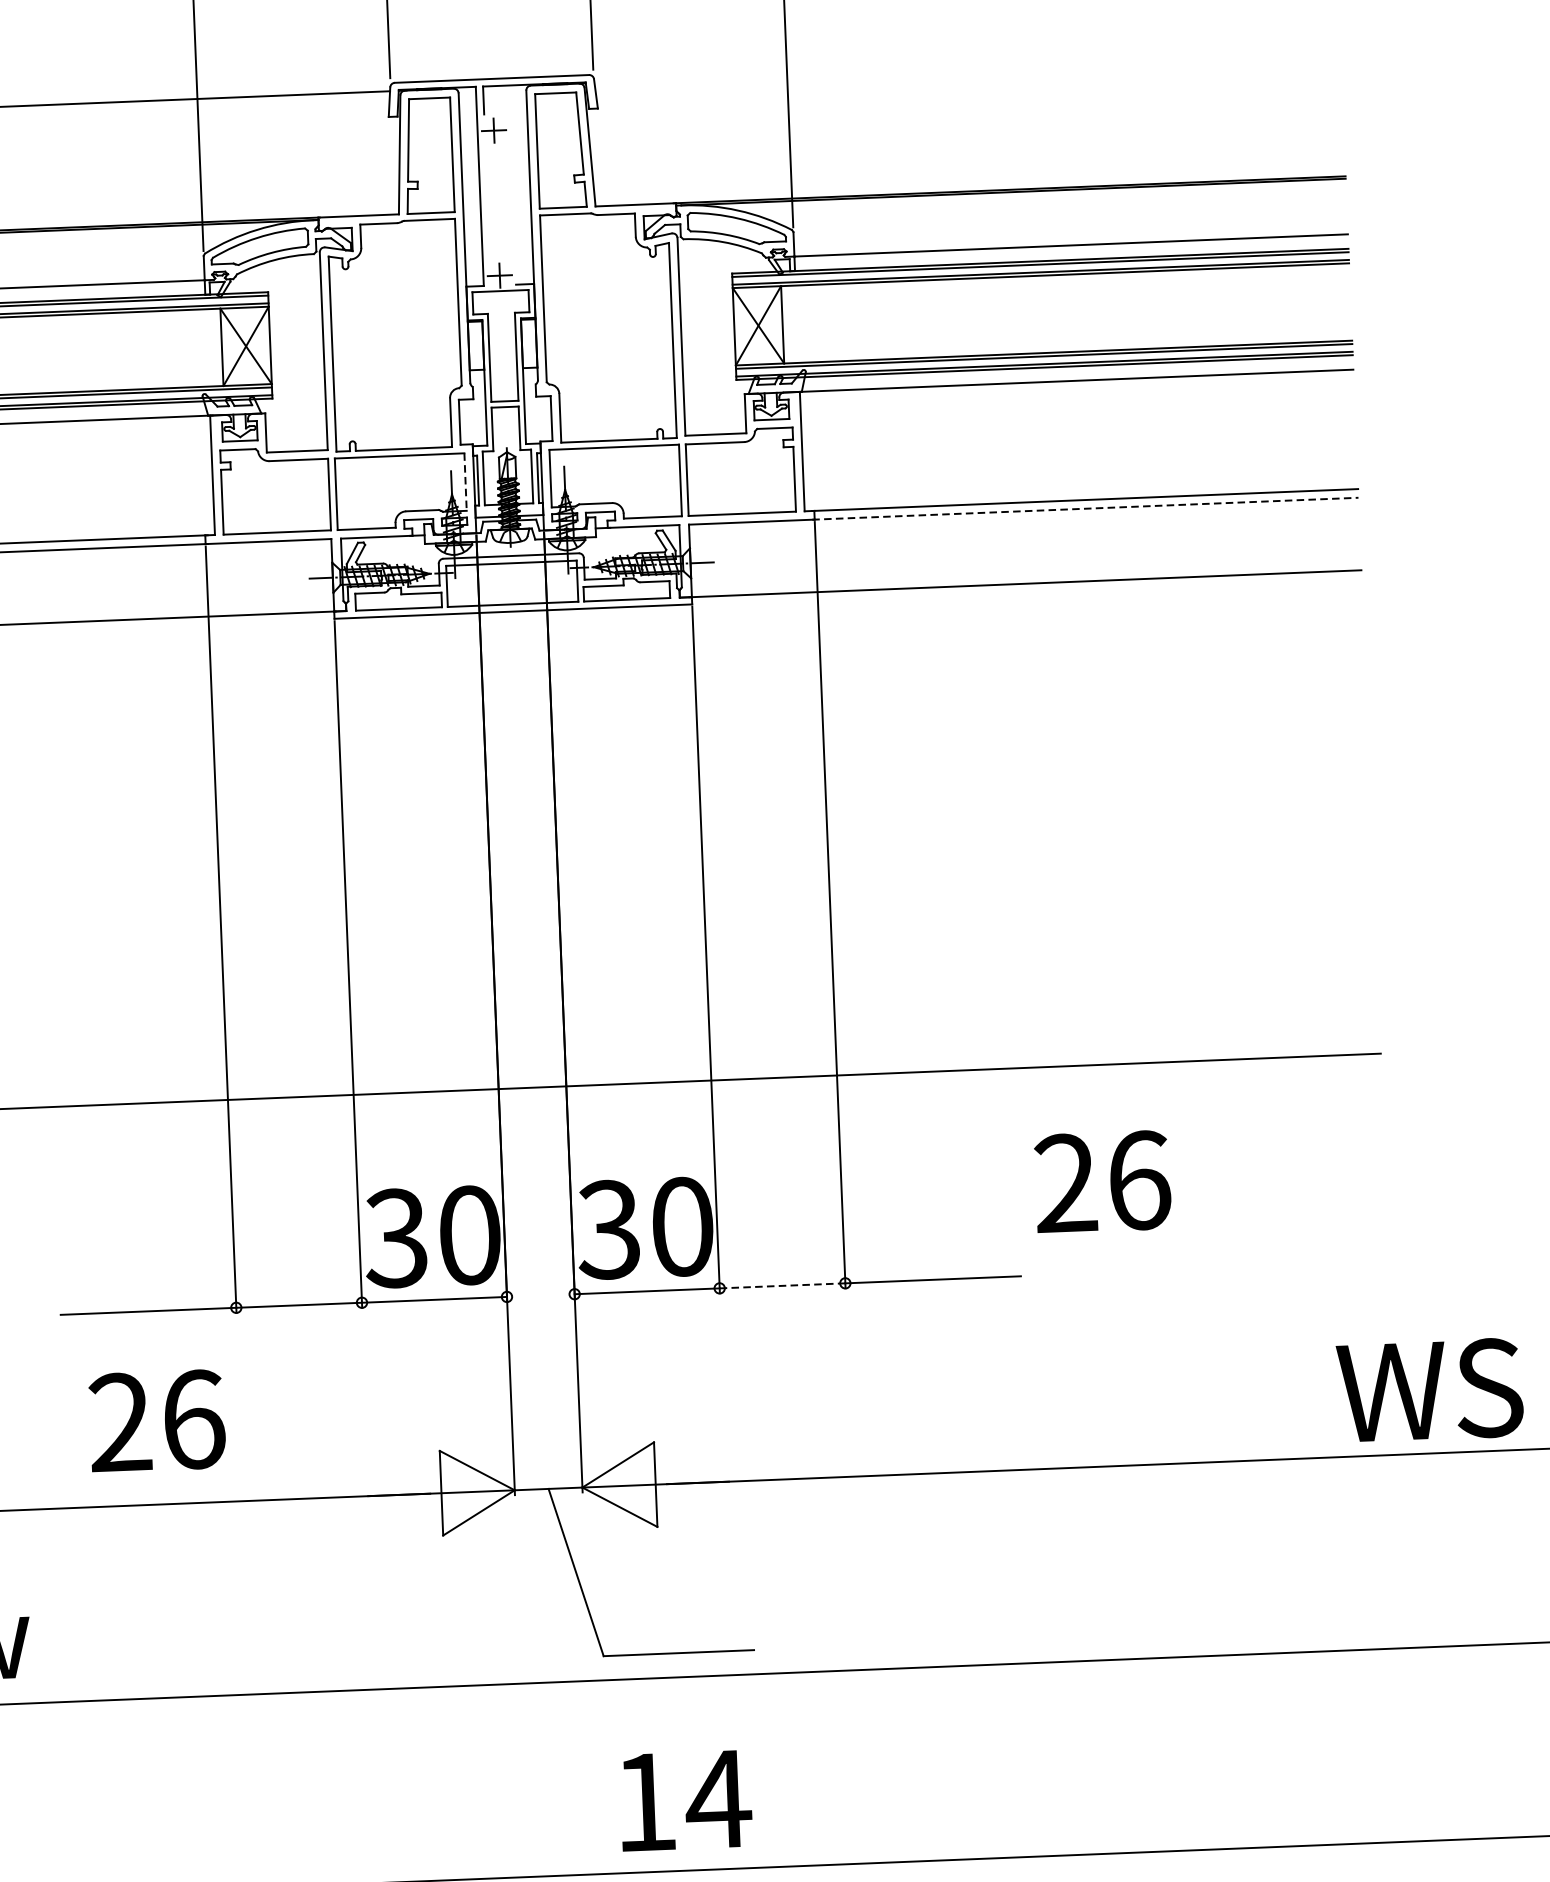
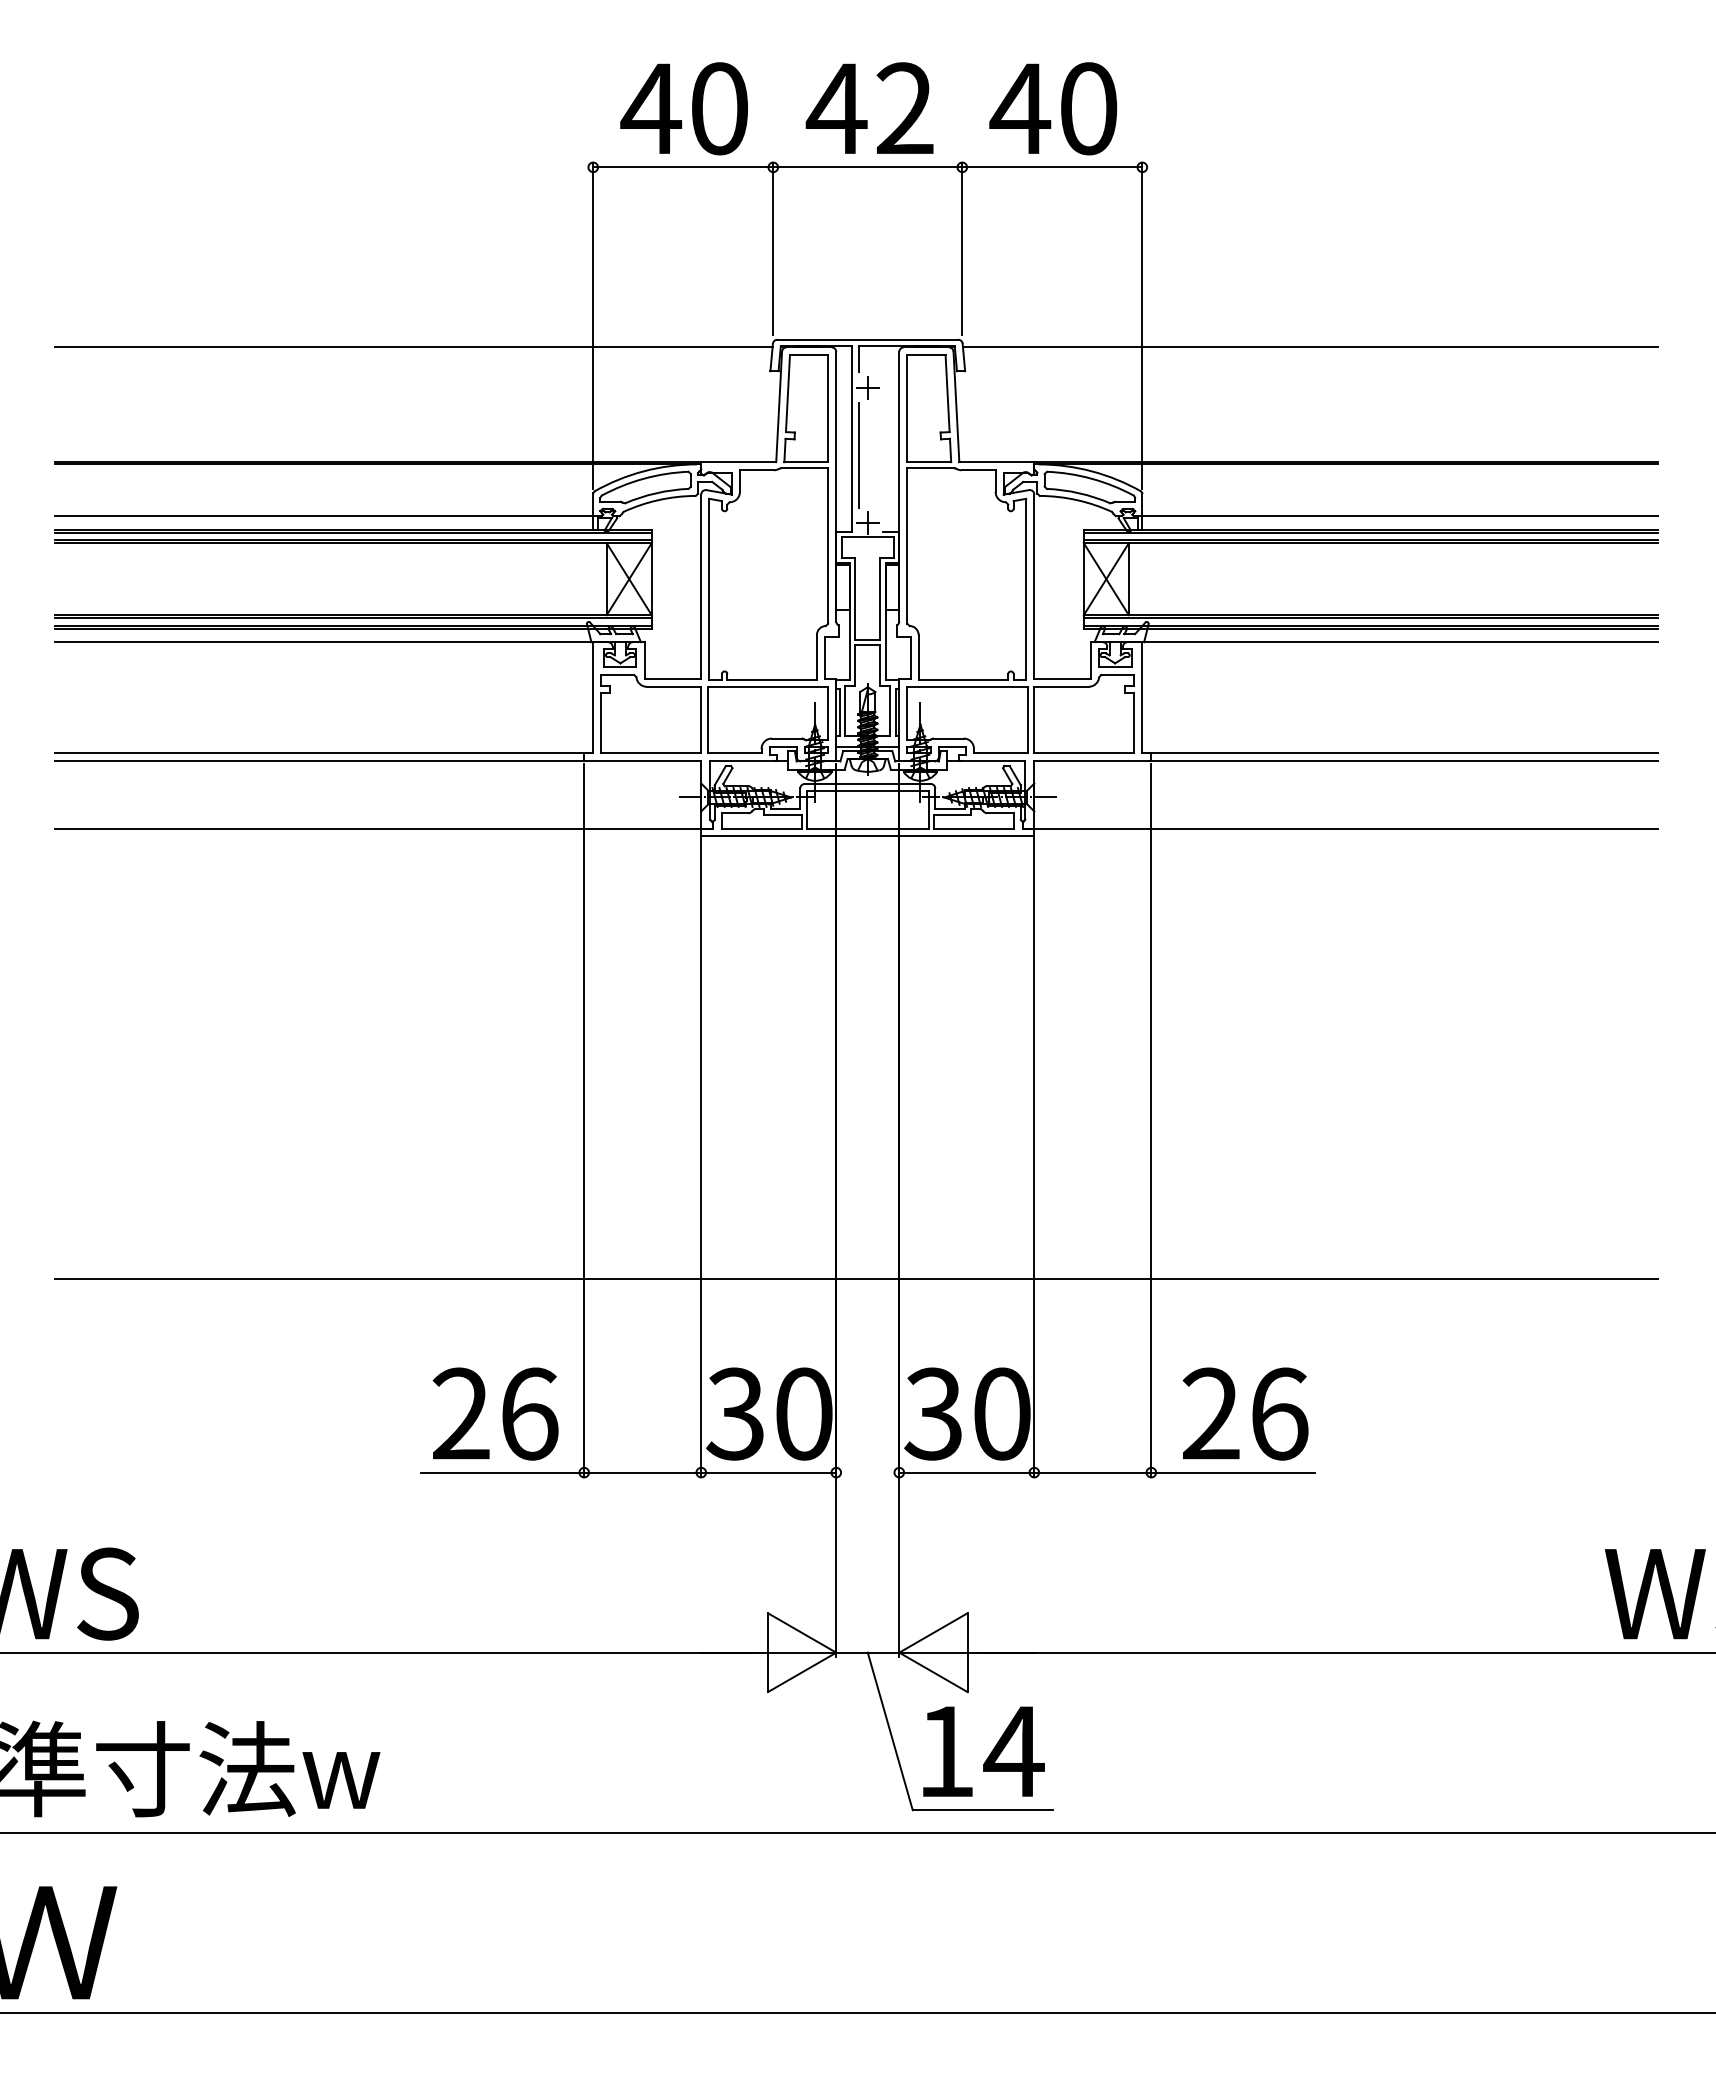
line: (966, 68) -> (1309, 347), added
line: (488, 203) -> (859, 455), added
line: (465, 482) -> (828, 713), dashed -> solid
line: (1085, 508) -> (1403, 761), dashed -> solid
text: (1102, 1181) -> (1245, 1413), moved
line: (782, 1285) -> (1092, 1472), dashed -> solid
text: (157, 1420) -> (495, 1413), moved
text: (685, 1800) -> (983, 1751), moved

